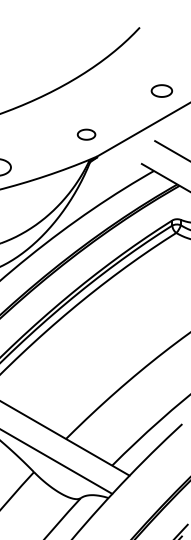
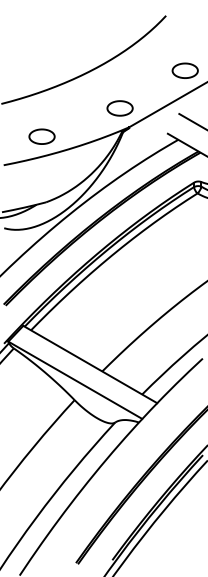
part: (161, 90) -> (184, 70), size x1.43
part: (85, 134) -> (119, 108), size x1.67

